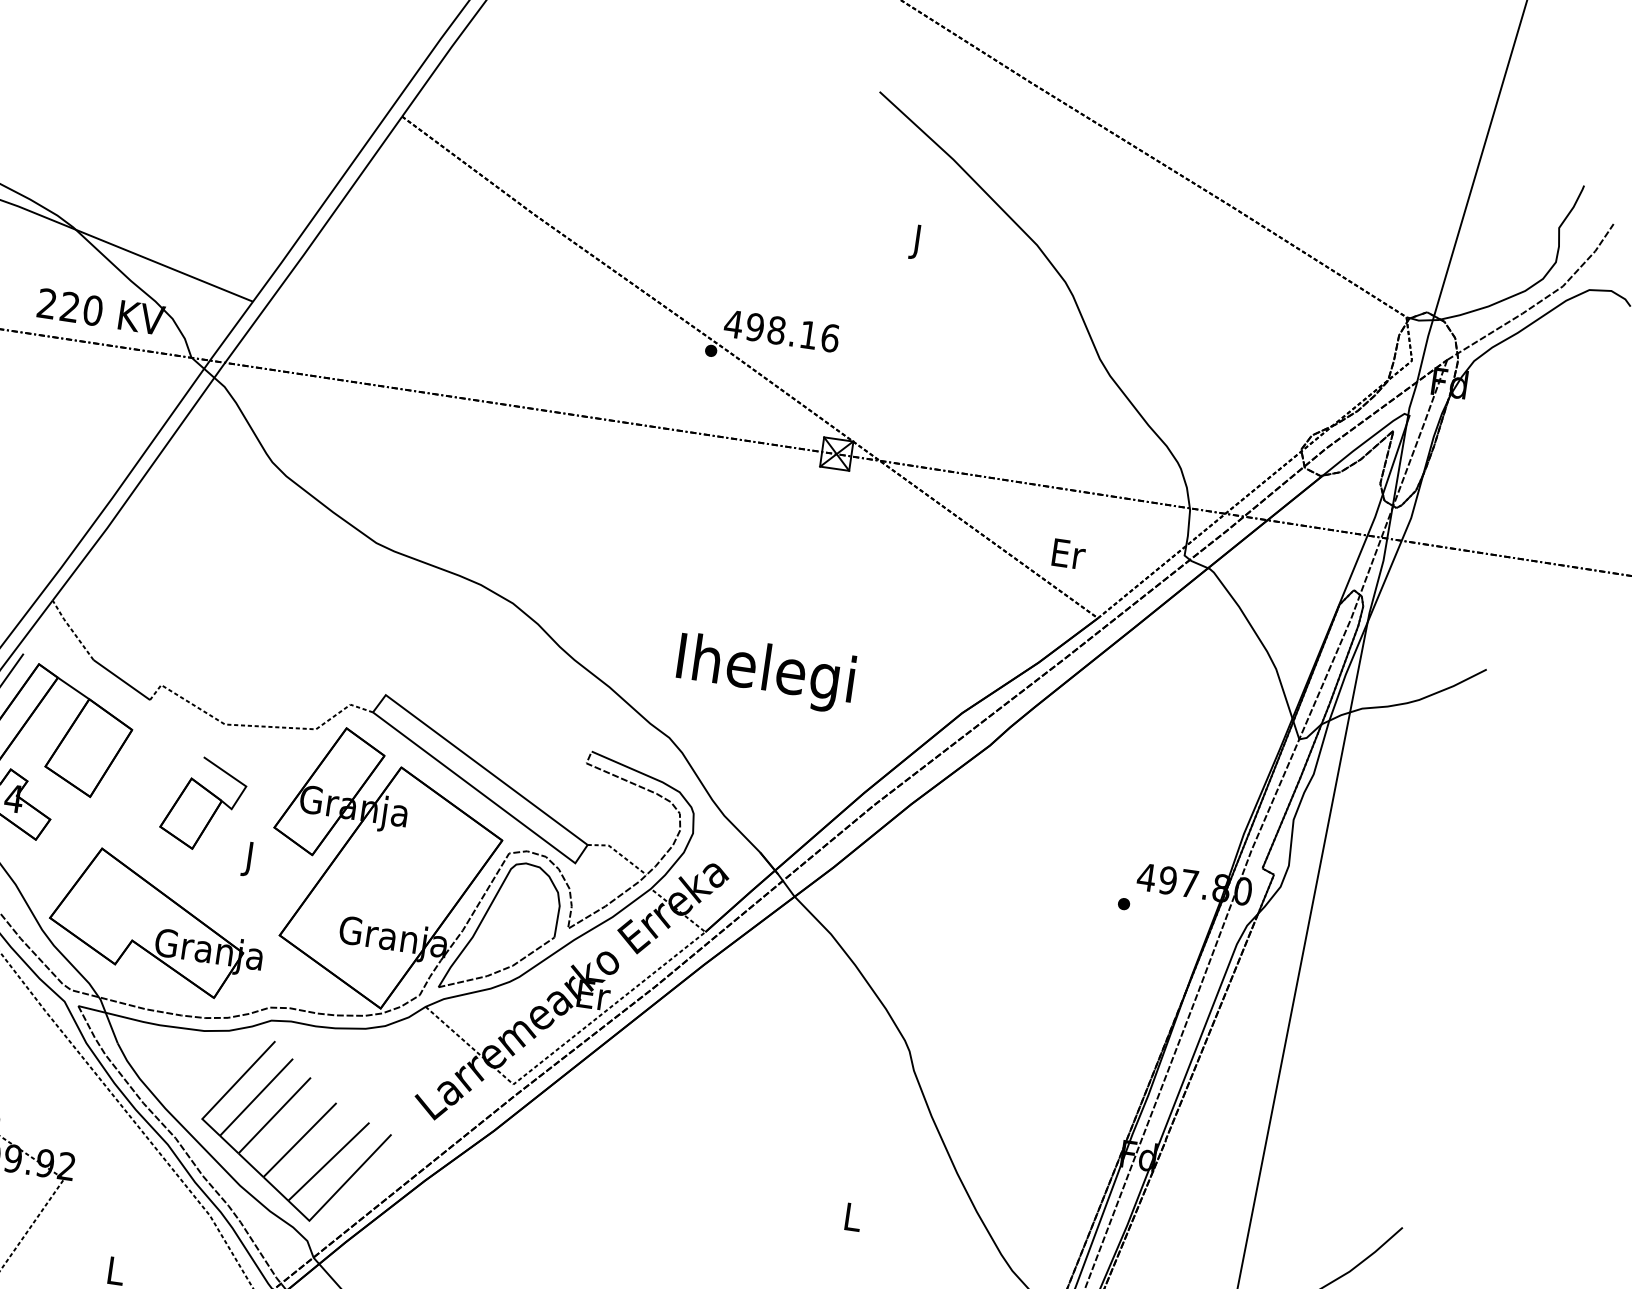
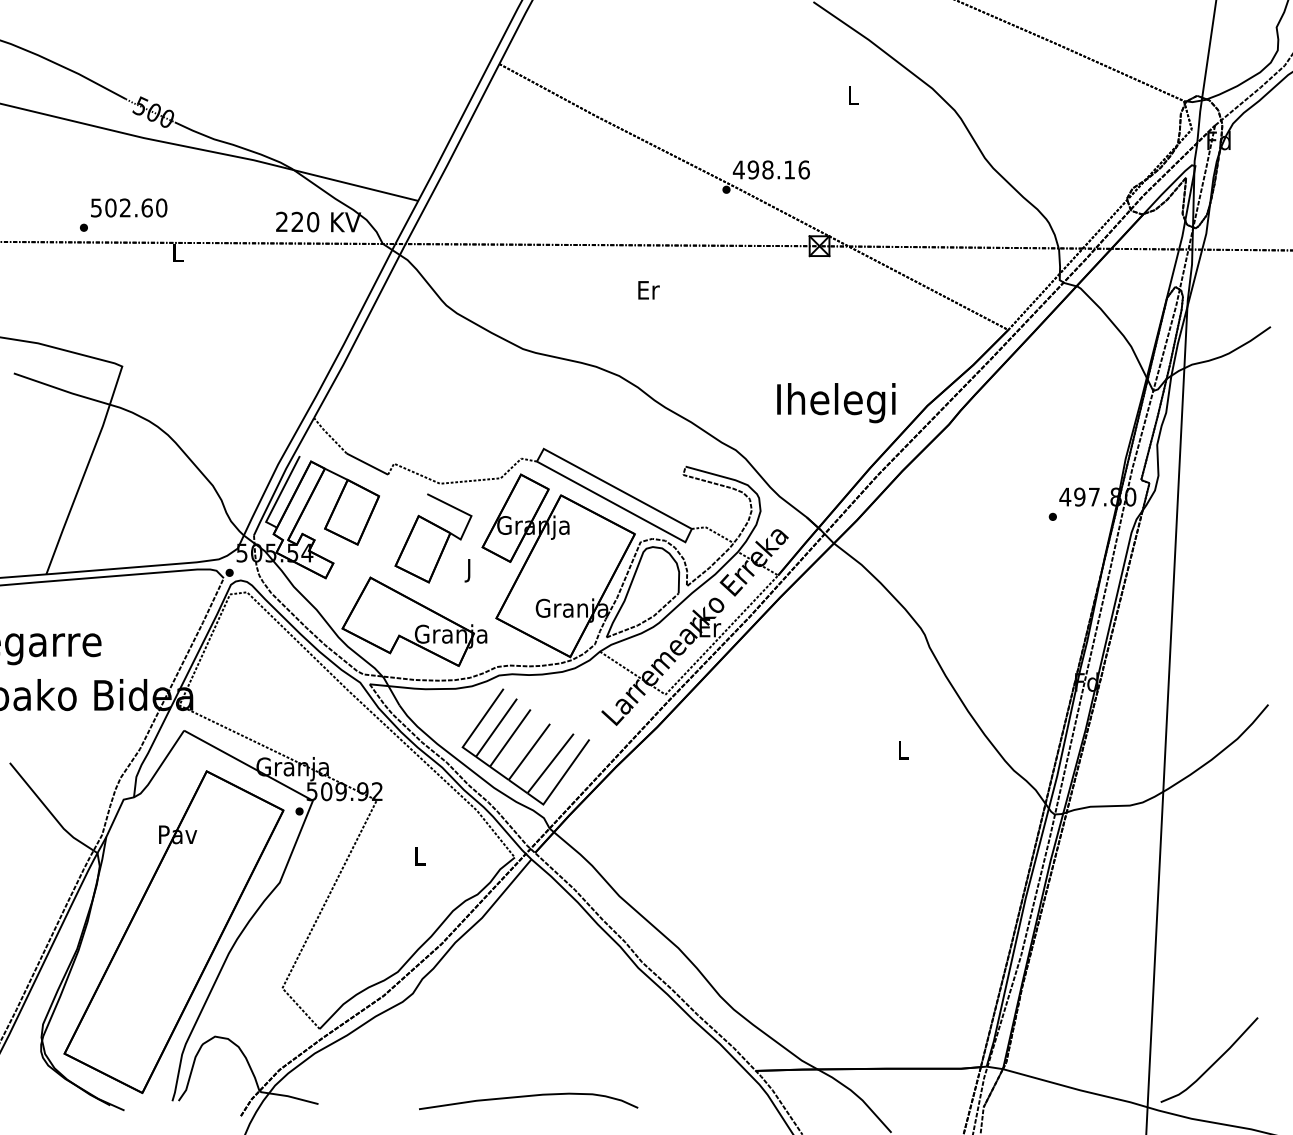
text: (918, 241) -> (853, 97), J -> L
text: (1068, 554) -> (648, 290), moved
text: (765, 673) -> (836, 403), moved
part: (203, 804) -> (433, 538), size x1.43

